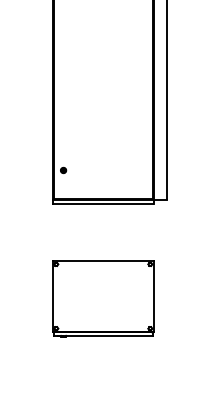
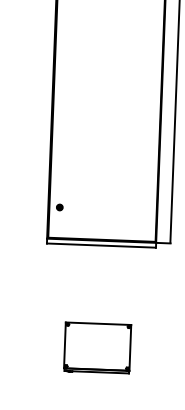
part: (103, 298) -> (97, 347), size x0.6

